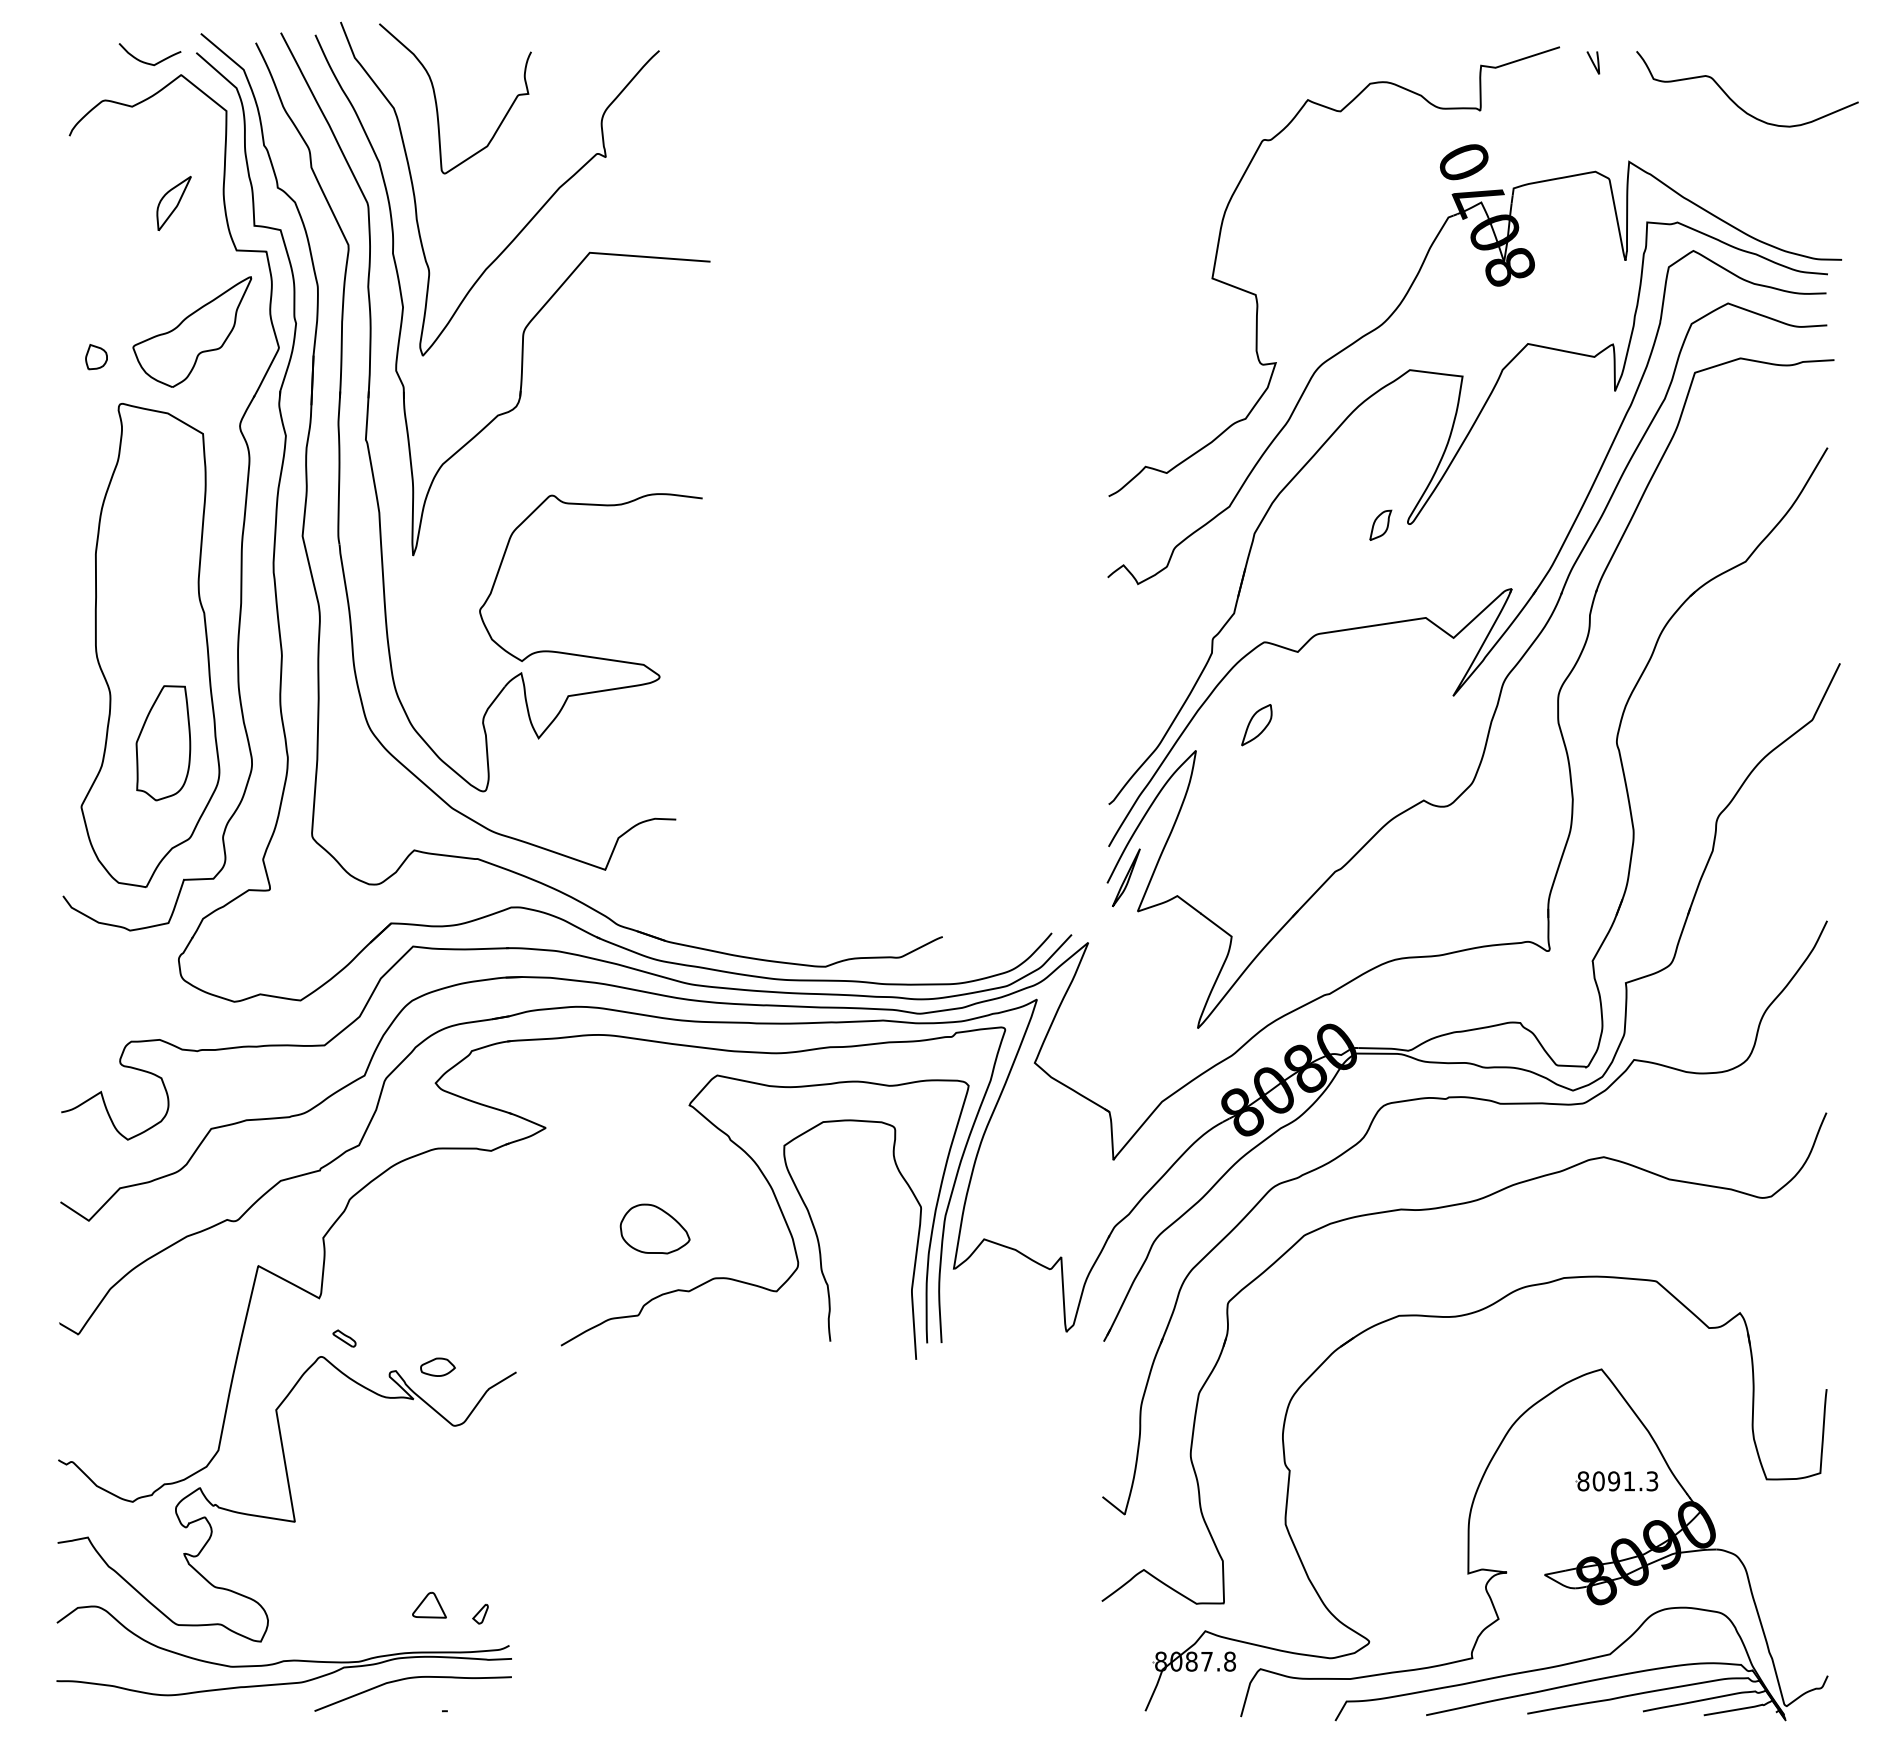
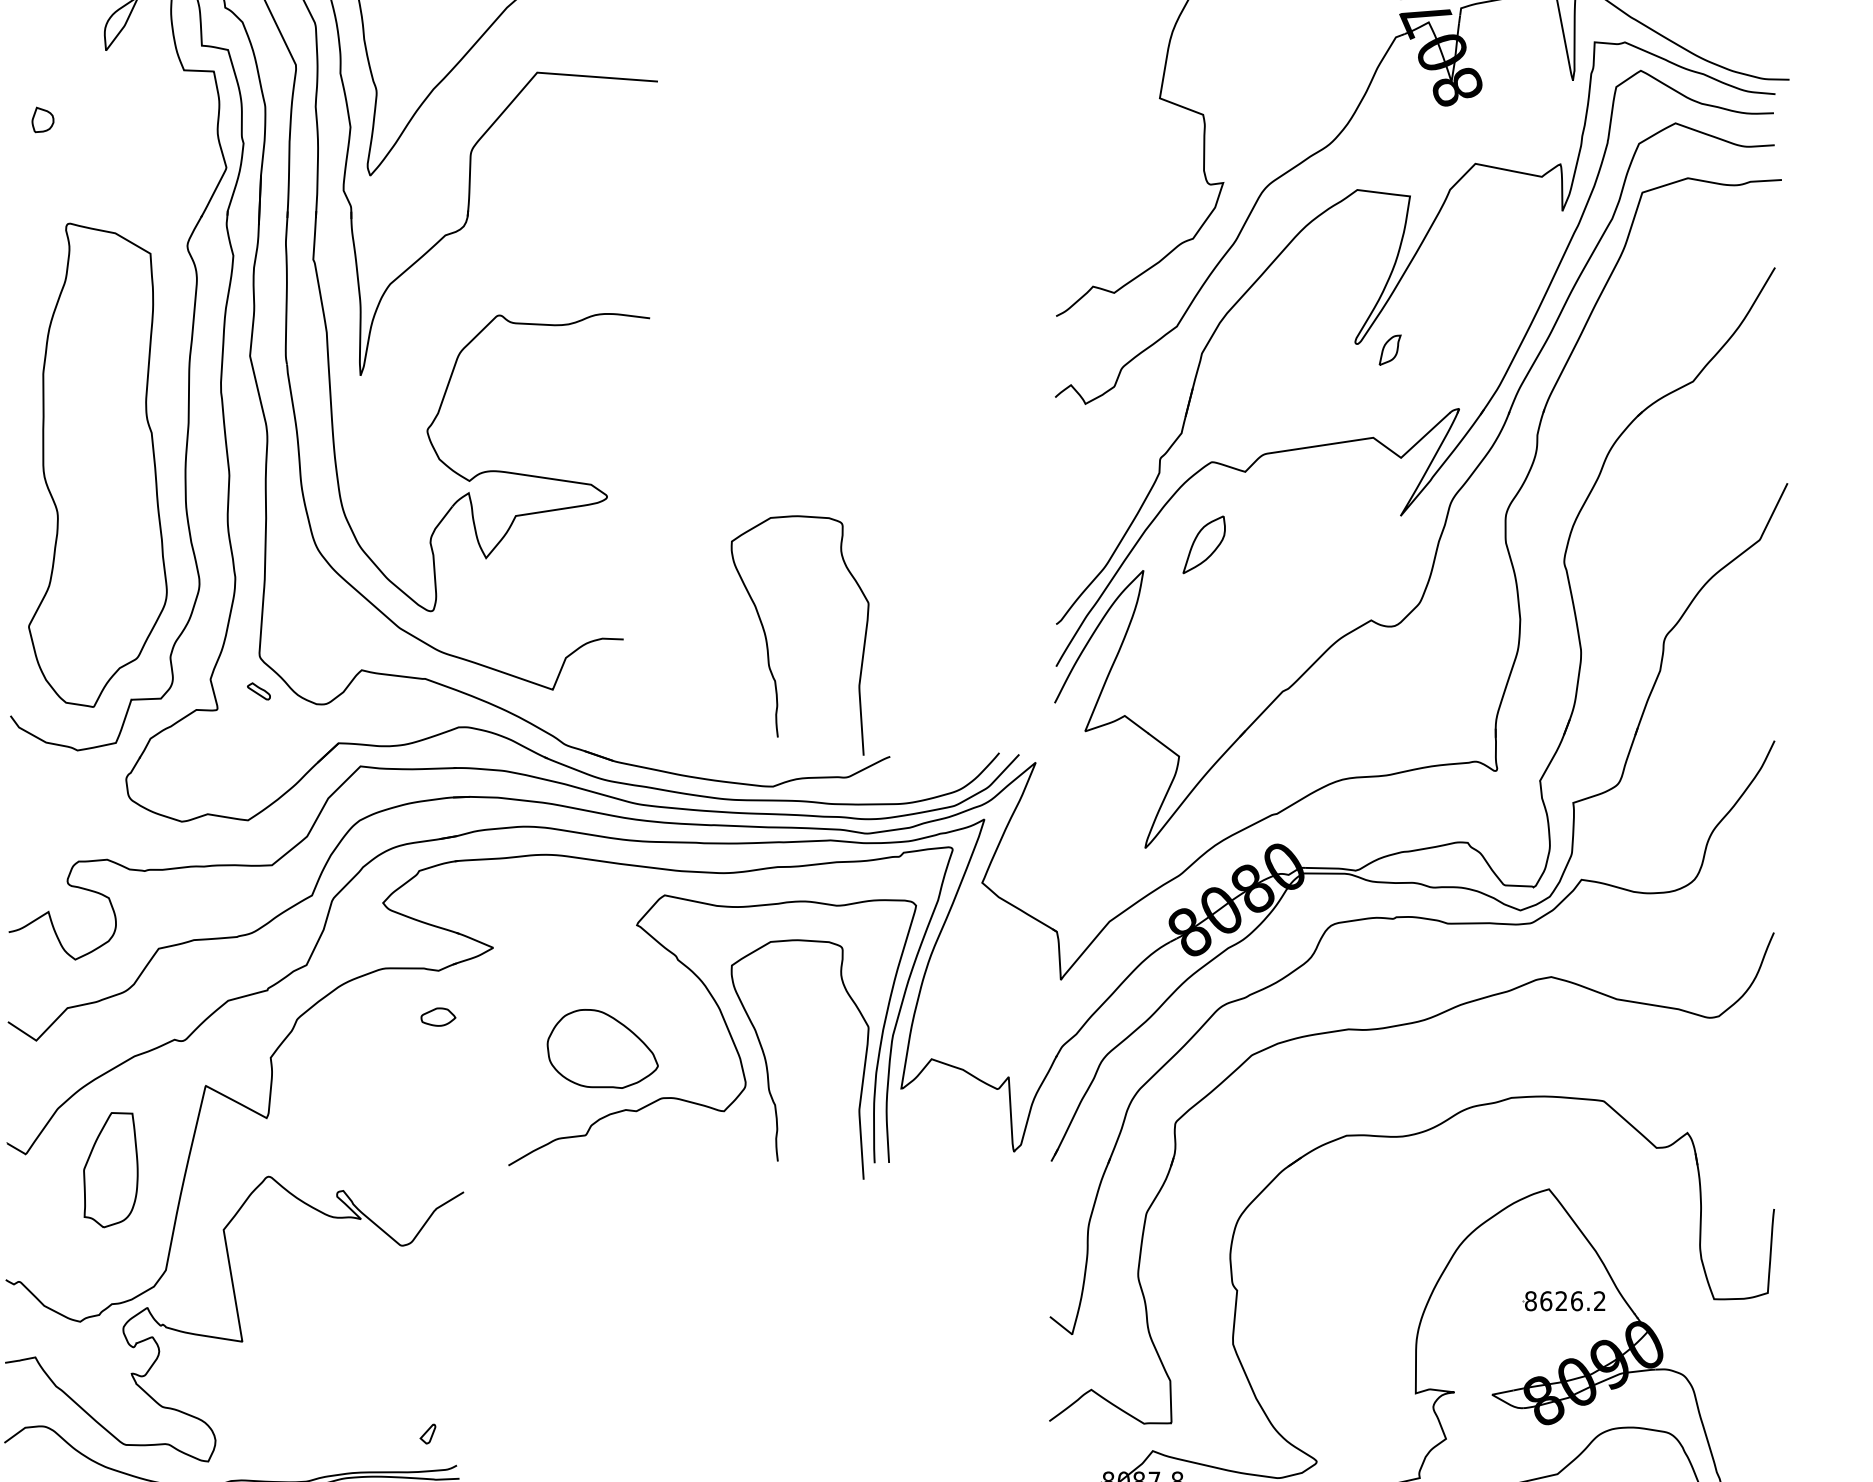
part: (192, 331) -> (139, 151), removed
part: (96, 357) -> (42, 120), moved
part: (1380, 524) -> (1389, 349), moved
part: (1256, 725) -> (1203, 545), size x1.4
part: (163, 743) -> (110, 1170), moved
curve: (820, 822) -> (767, 642), added
part: (1126, 877) -> (1073, 697), removed
part: (654, 1228) -> (601, 1048), size x1.6
part: (344, 1338) -> (258, 691), moved
part: (437, 1366) -> (437, 1016), moved
text: (1625, 1481) -> (1572, 1301), 8091.3 -> 8626.2
part: (429, 1604) -> (376, 1424), removed

